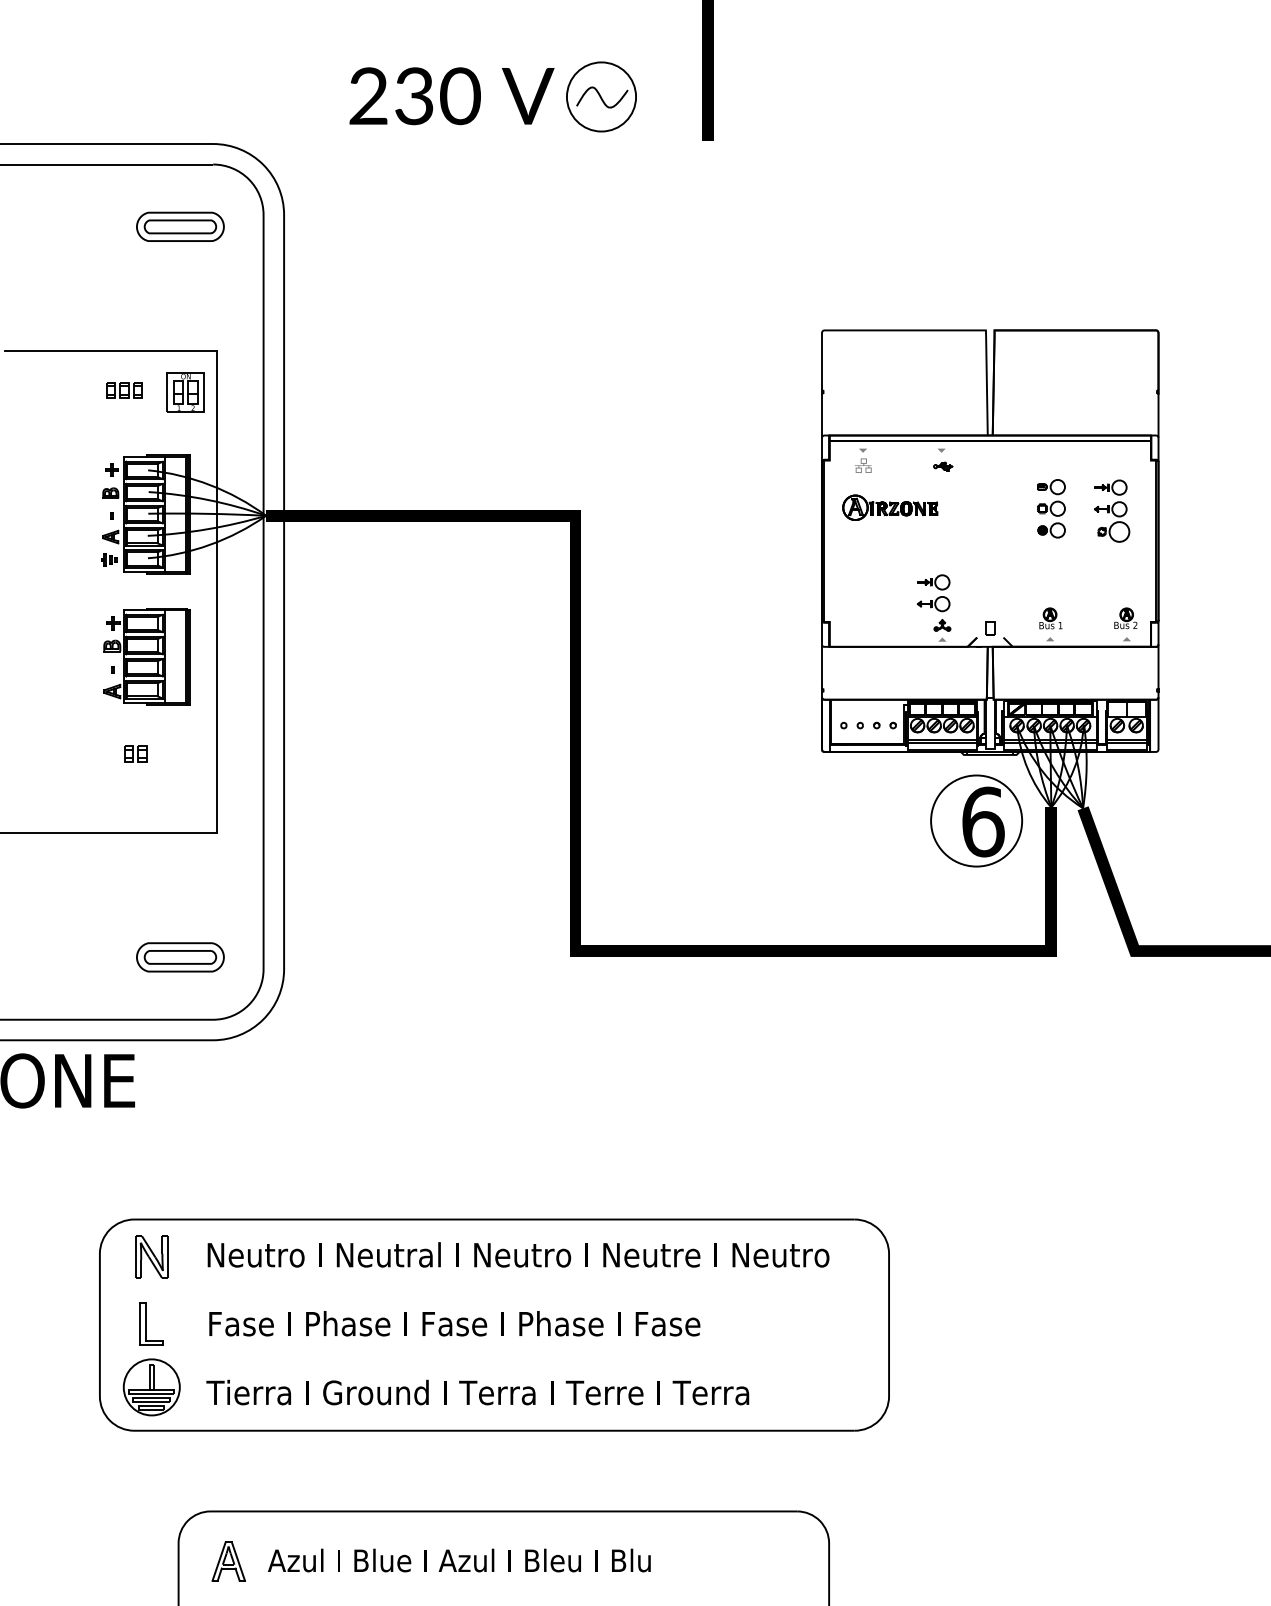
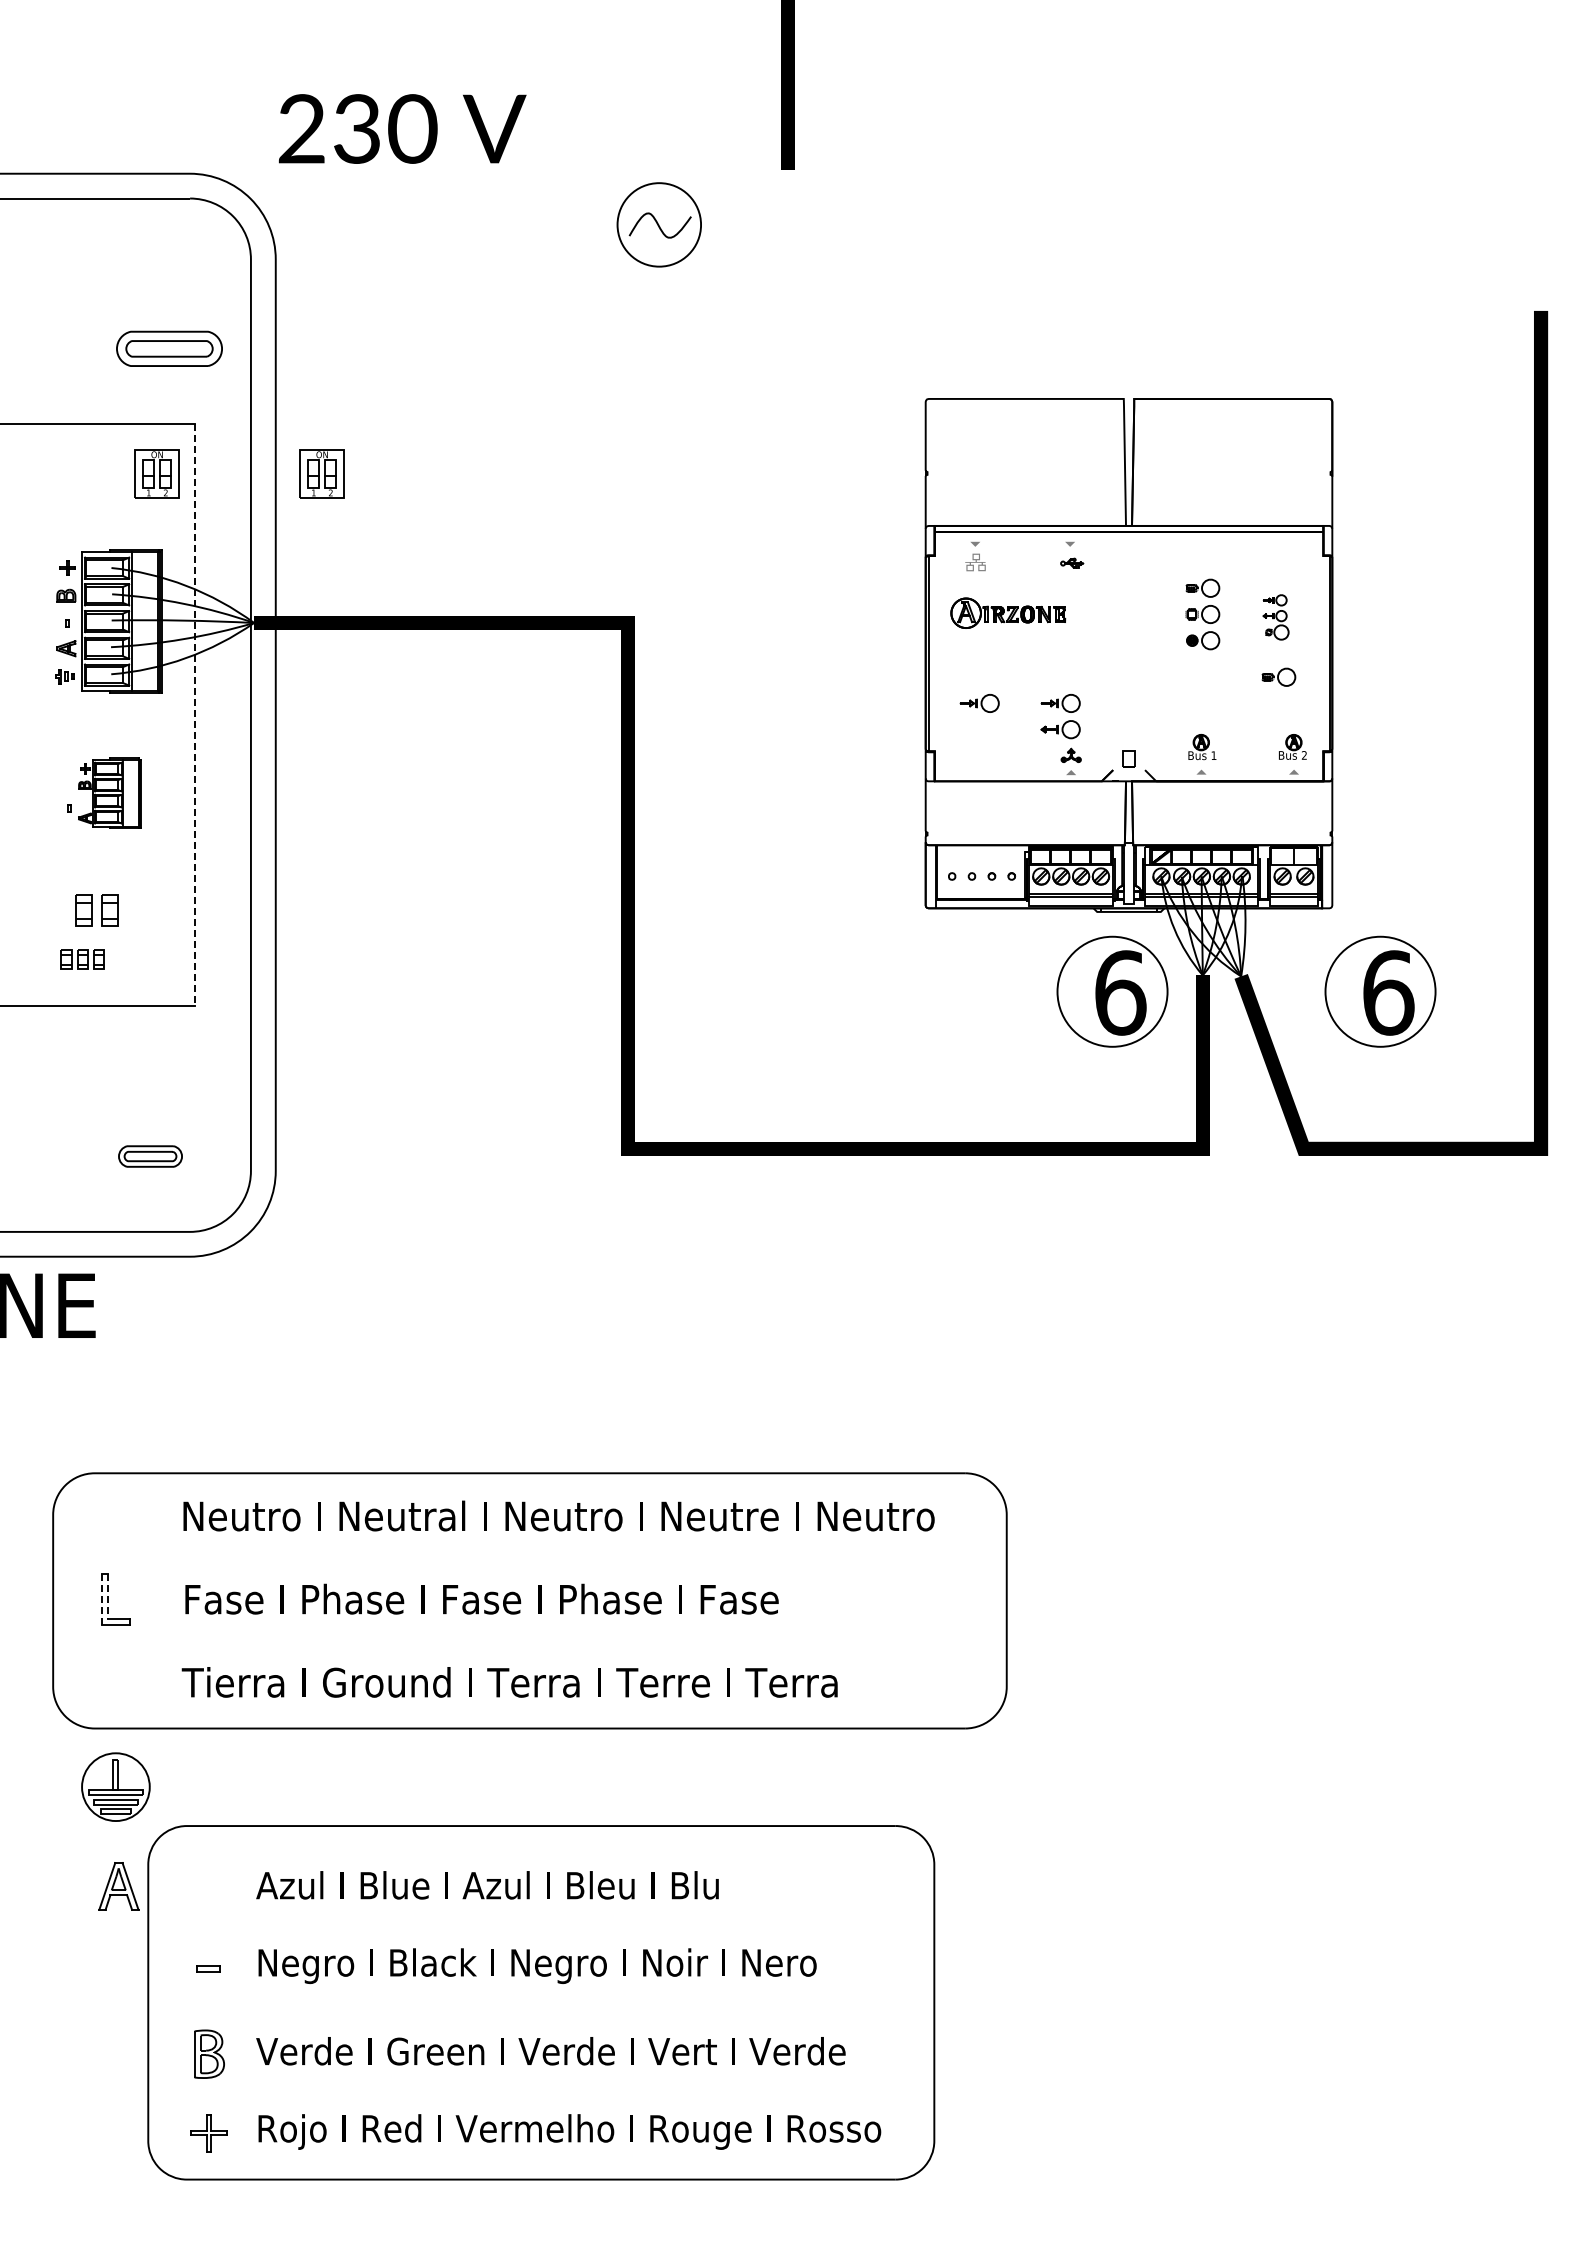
text: (451, 95) -> (402, 128), moved
part: (600, 96) -> (658, 224), moved
part: (180, 226) -> (169, 348), moved
part: (124, 390) -> (82, 959), moved
part: (321, 392) -> (321, 473), added
part: (1111, 511) -> (1275, 617), size x0.6
part: (1113, 560) -> (1278, 676), added
part: (866, 582) -> (979, 703), added
line: (217, 592) -> (195, 715), solid -> dashed
part: (146, 656) -> (109, 792), size x0.6
part: (135, 753) -> (96, 910), size x1.6
part: (1198, 820) -> (1380, 991), added
part: (180, 957) -> (150, 1156), size x0.6
part: (151, 1256) -> (115, 1518), removed
line: (145, 1321) -> (108, 1596), solid -> dashed
line: (139, 1323) -> (101, 1599), solid -> dashed
part: (151, 1386) -> (115, 1786), moved
part: (228, 1561) -> (118, 1886), moved

